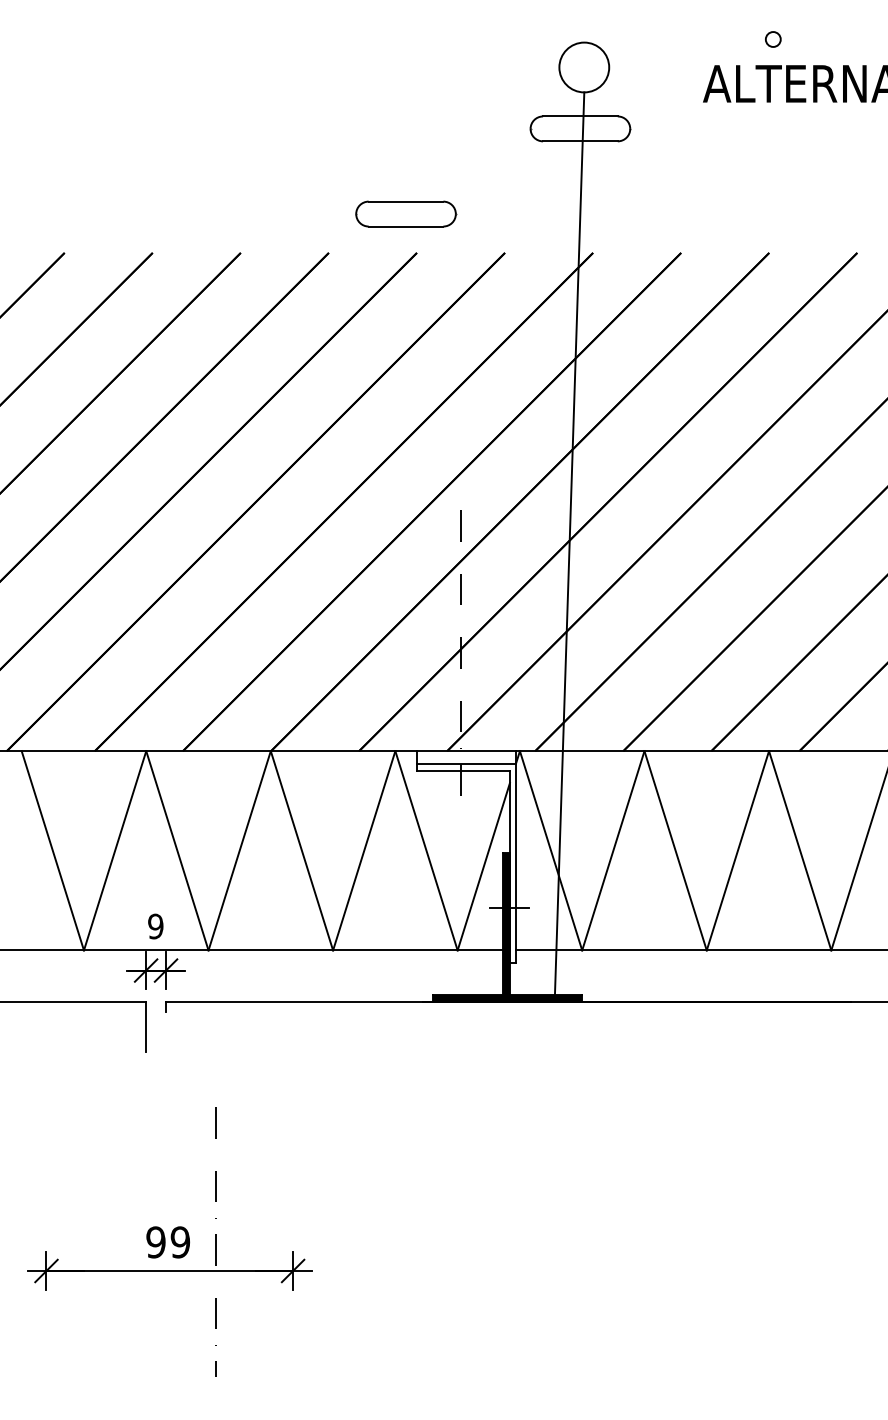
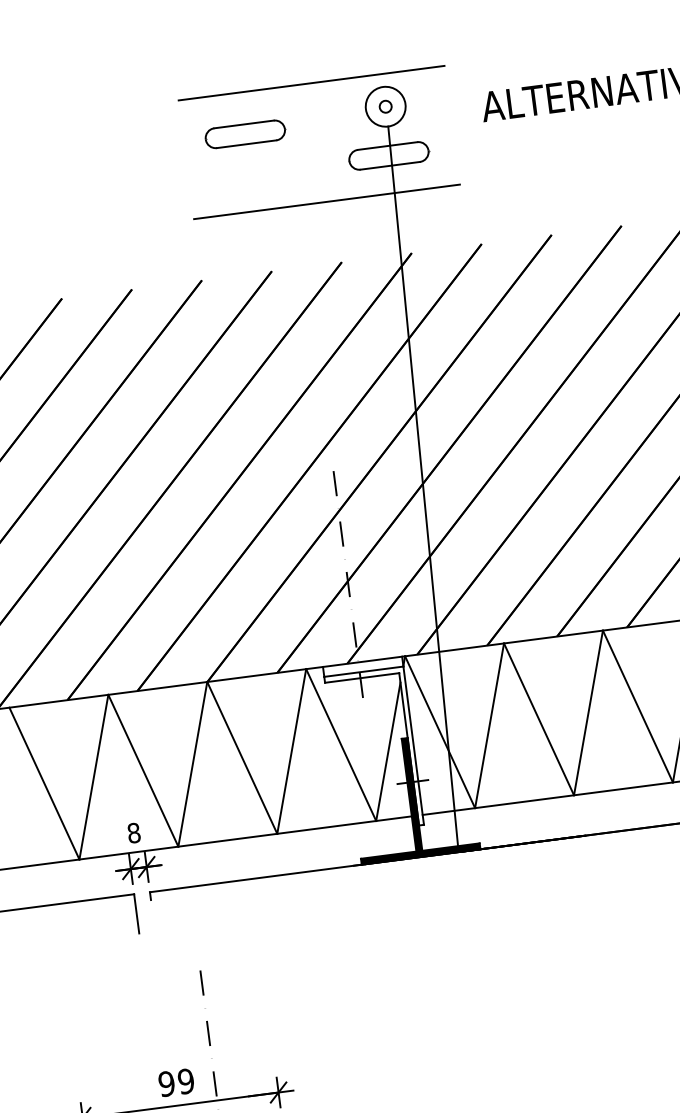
line: (496, 25) -> (311, 82), added
circle: (773, 39) -> (385, 106), moved
line: (495, 175) -> (326, 201), added
part: (406, 213) -> (245, 133), moved
text: (155, 926) -> (133, 833), 9 -> 8

